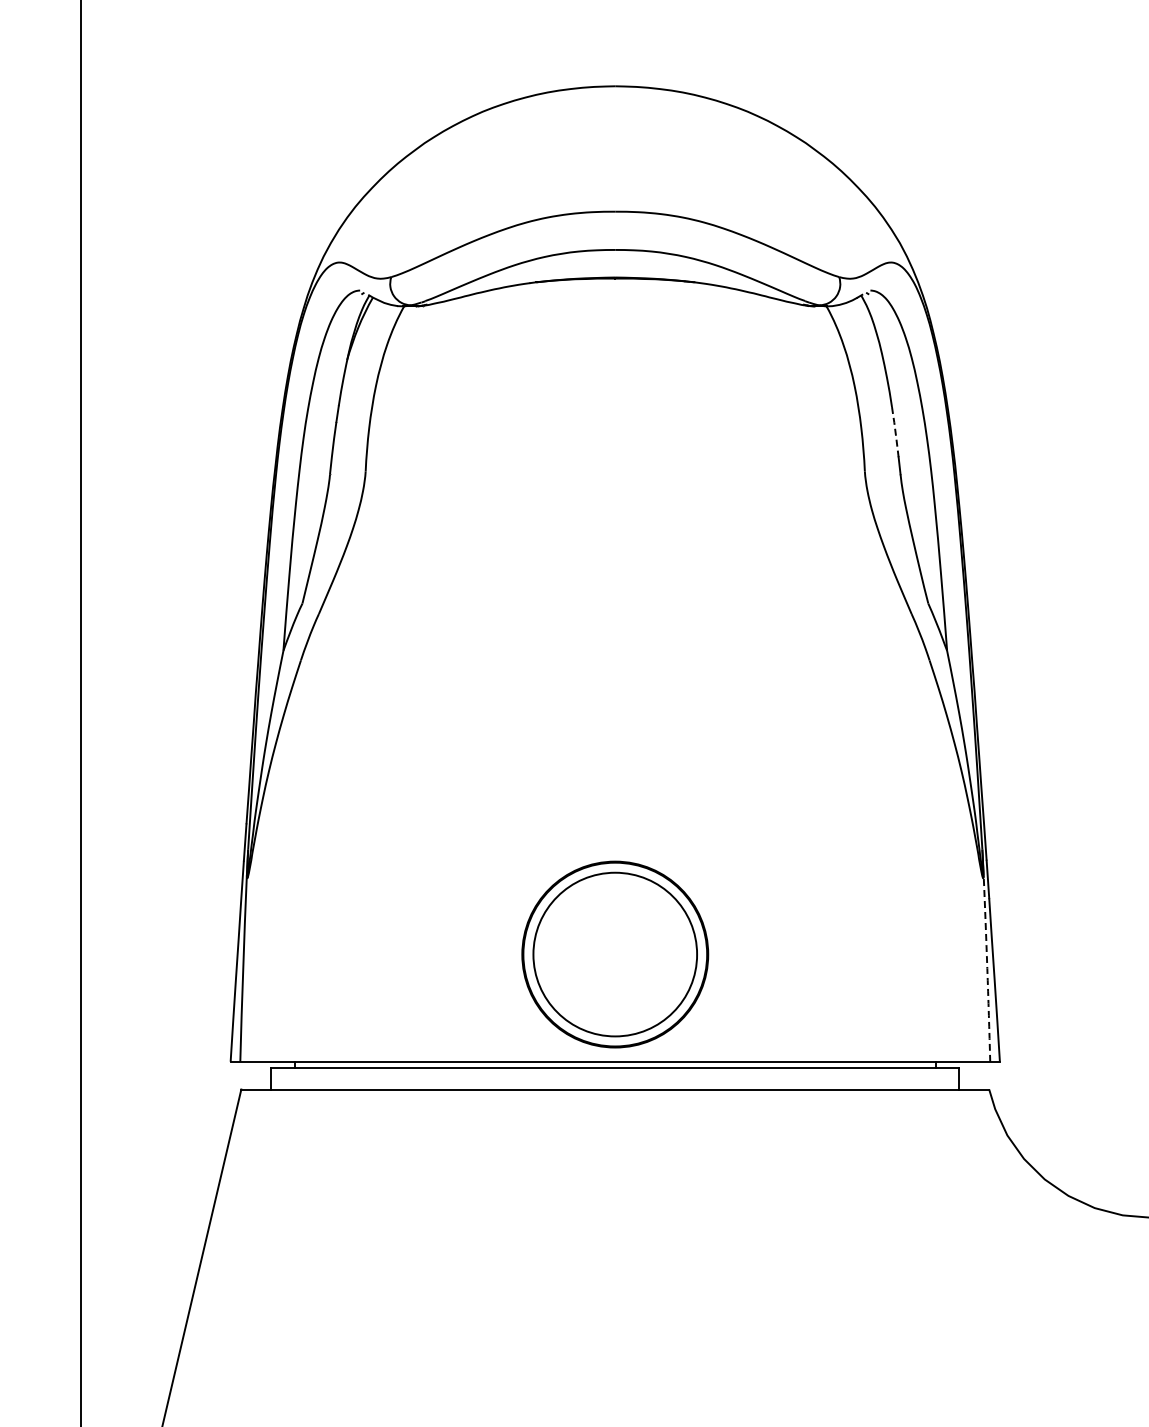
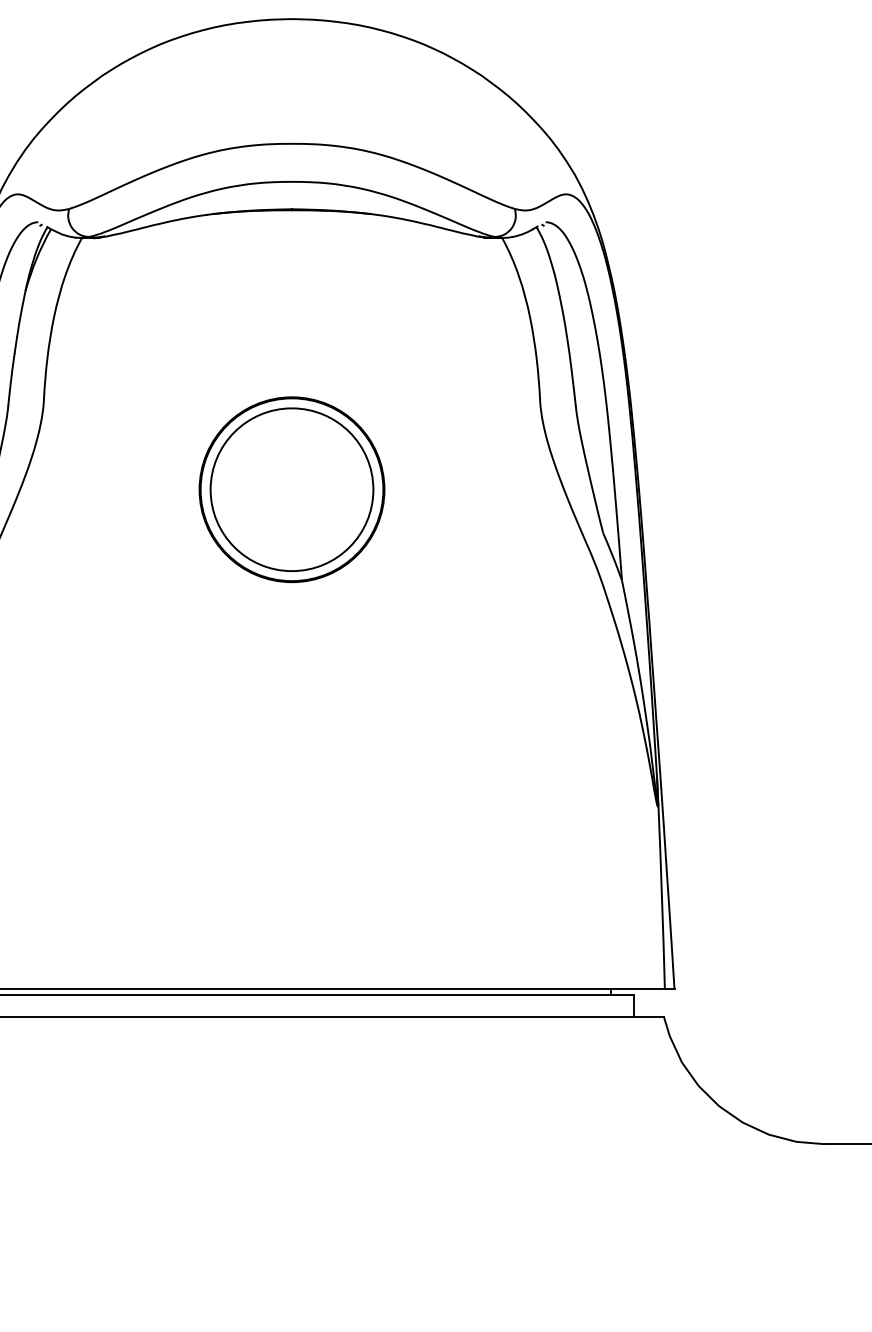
line: (895, 432) -> (570, 363), dashed -> solid
part: (615, 954) -> (292, 489), moved
arc: (987, 968) -> (662, 896), dashed -> solid

